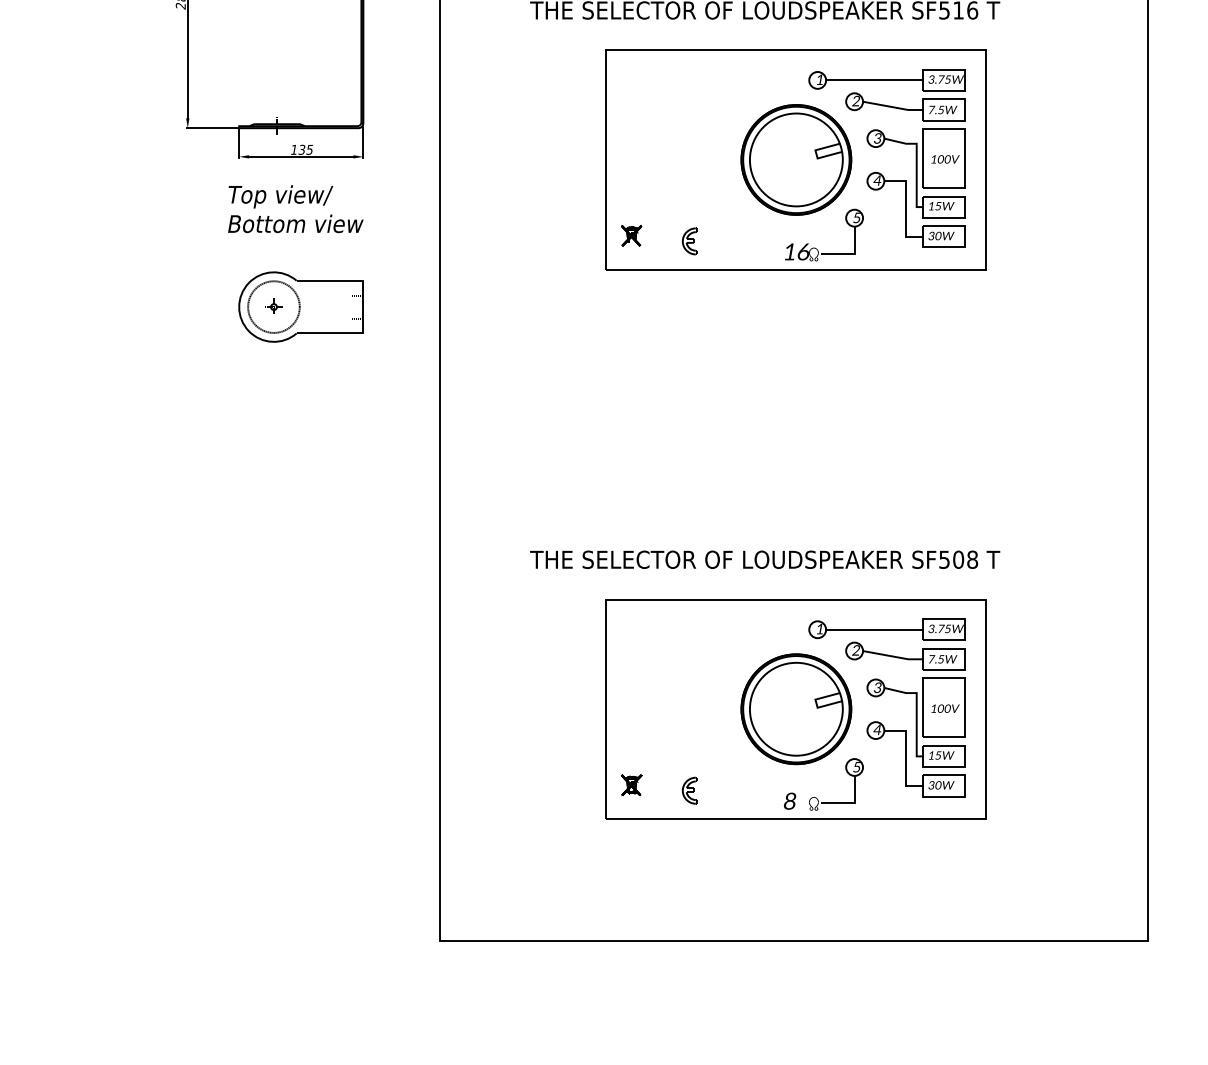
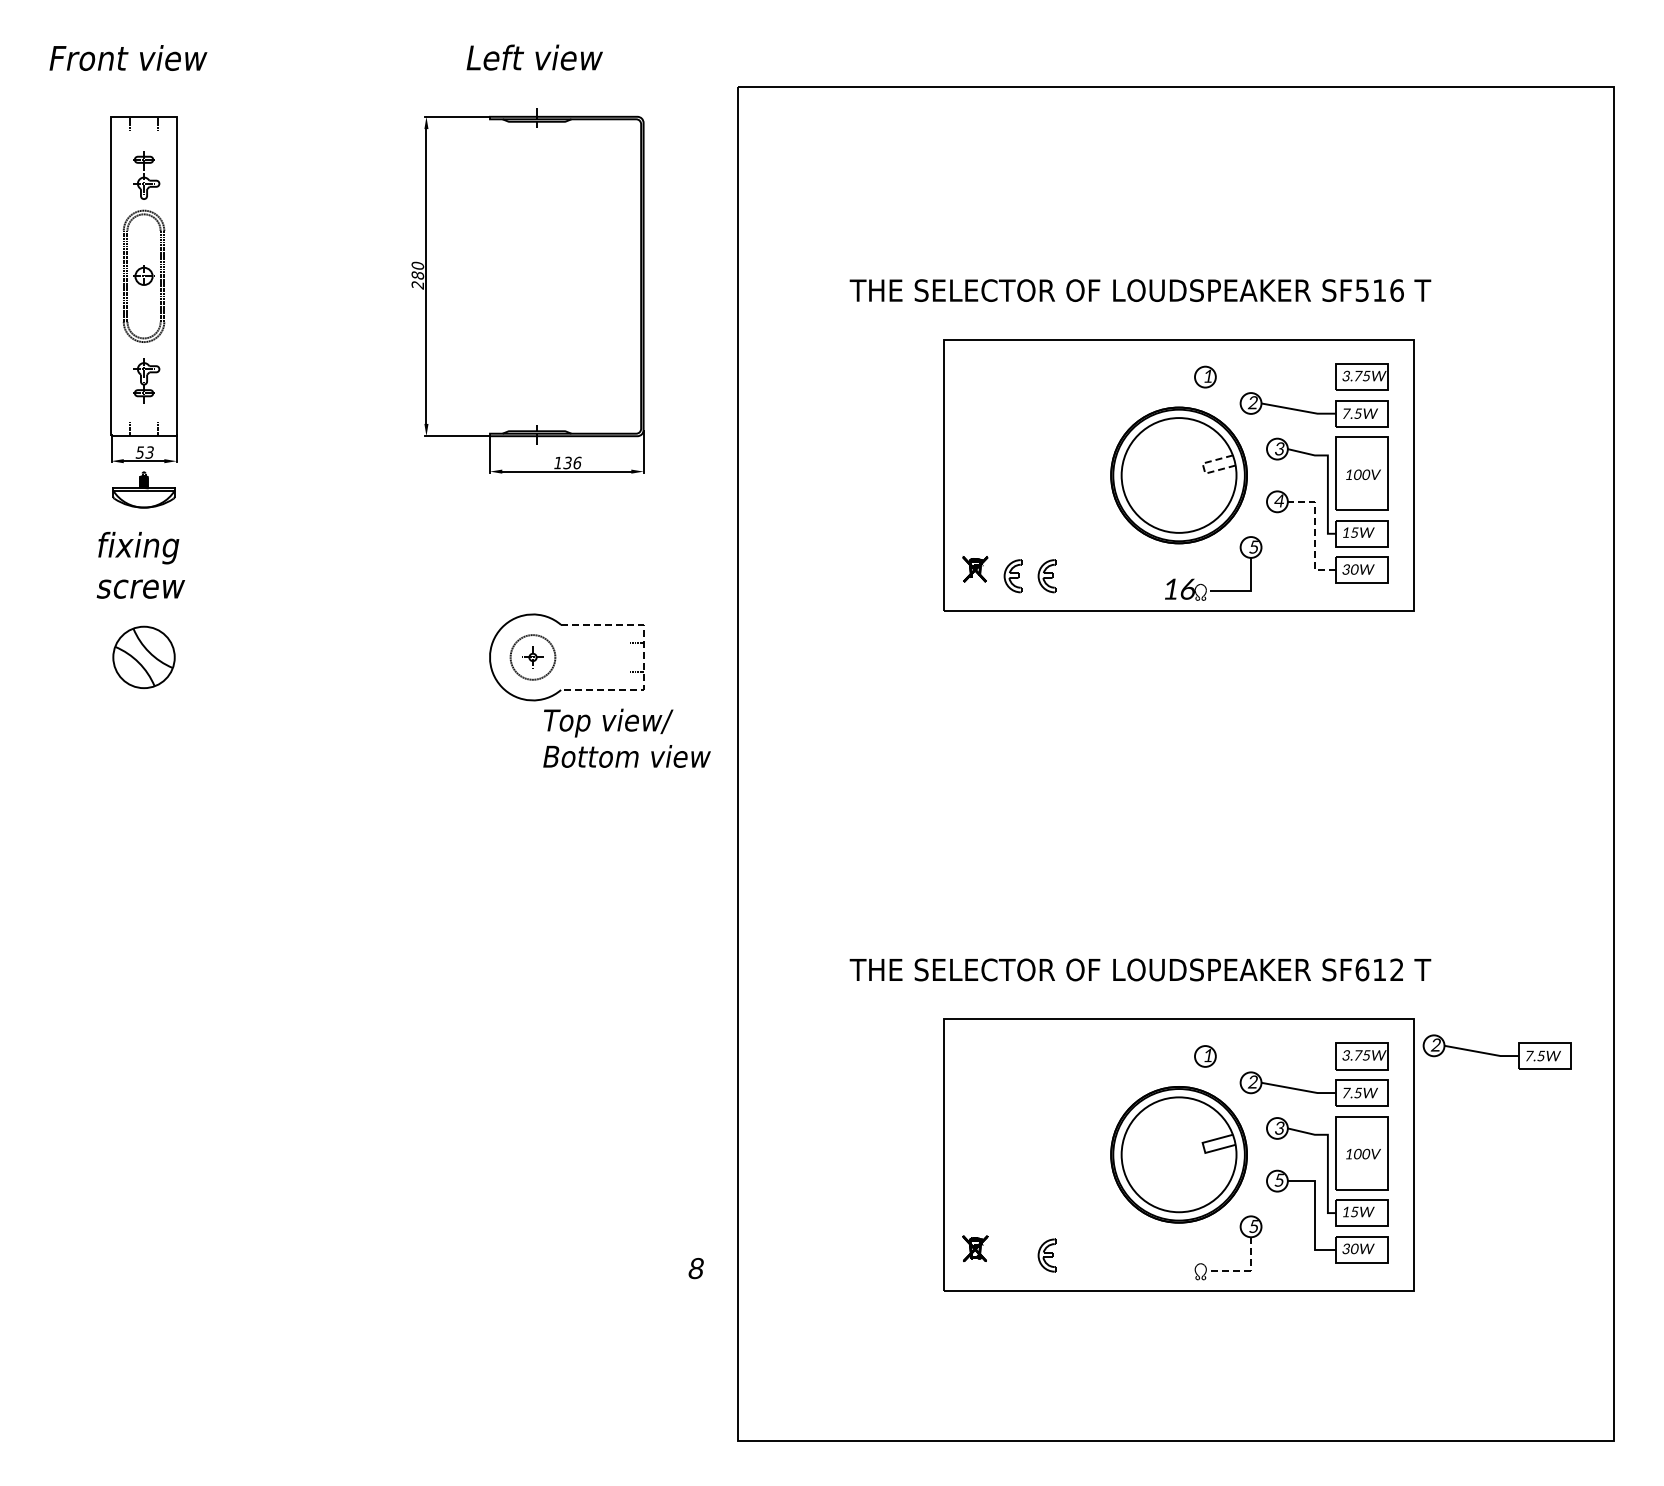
line: (874, 80) -> (1275, 377), removed
text: (309, 149) -> (577, 462), 135 -> 136
line: (816, 155) -> (1204, 469), solid -> dashed
line: (905, 206) -> (1314, 532), solid -> dashed
text: (295, 208) -> (626, 737), moved
part: (661, 241) -> (1012, 576), added
circle: (273, 307) -> (532, 657), size x0.7
line: (363, 307) -> (643, 657), solid -> dashed
text: (958, 559) -> (1379, 969), SF508 -> SF612
part: (1053, 625) -> (1496, 1051), added
line: (874, 629) -> (1275, 1056), removed
text: (876, 729) -> (1278, 1179), 4 -> 5
text: (789, 801) -> (695, 1268), moved
line: (851, 802) -> (1247, 1270), solid -> dashed

